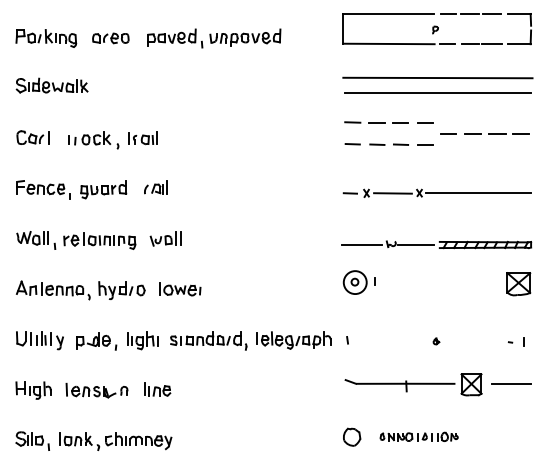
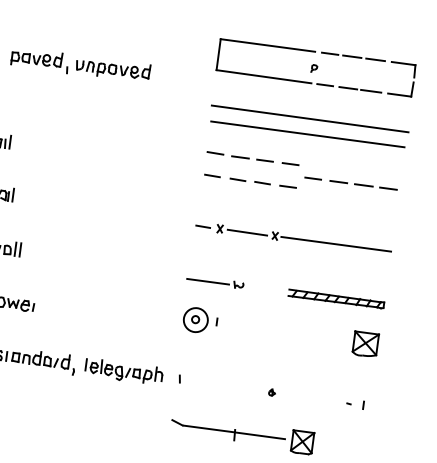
part: (214, 38) -> (80, 65), moved
line: (416, 244) -> (264, 289), removed
line: (510, 383) -> (343, 446), removed

